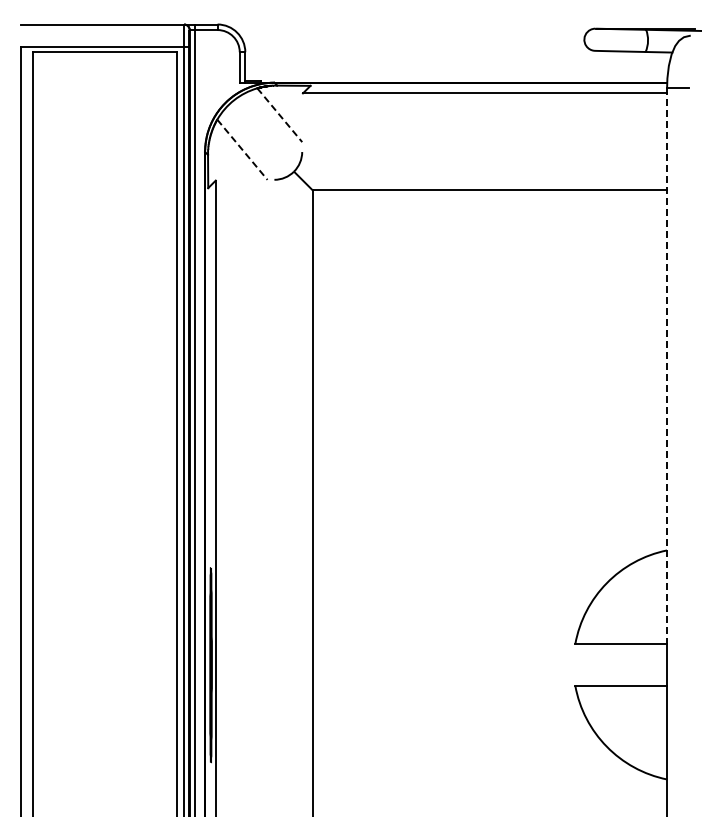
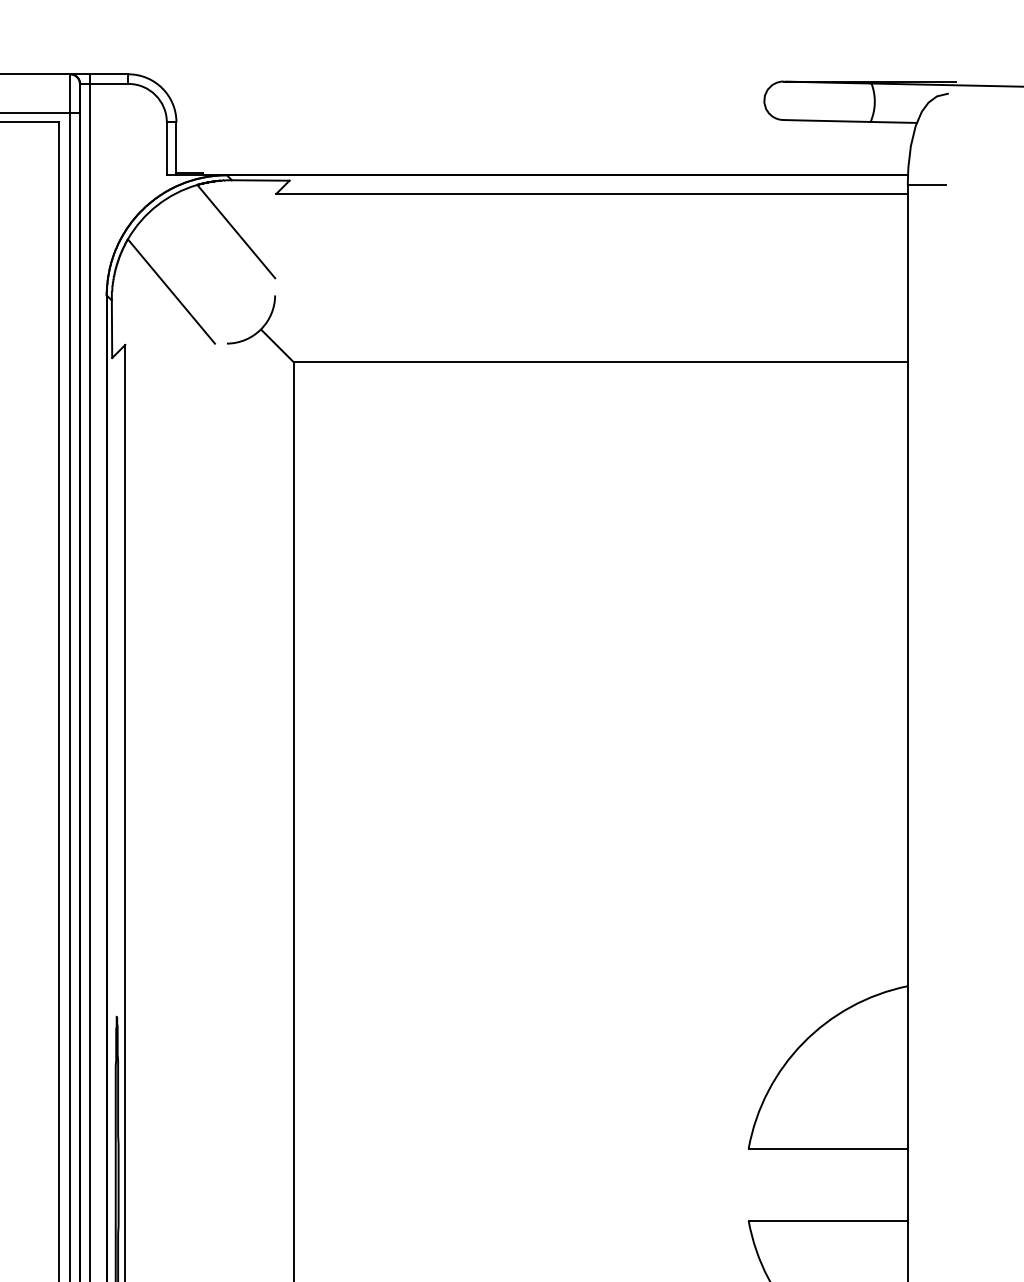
line: (280, 115) -> (237, 232), dashed -> solid
line: (242, 150) -> (171, 292), dashed -> solid
line: (667, 366) -> (908, 667), dashed -> solid

